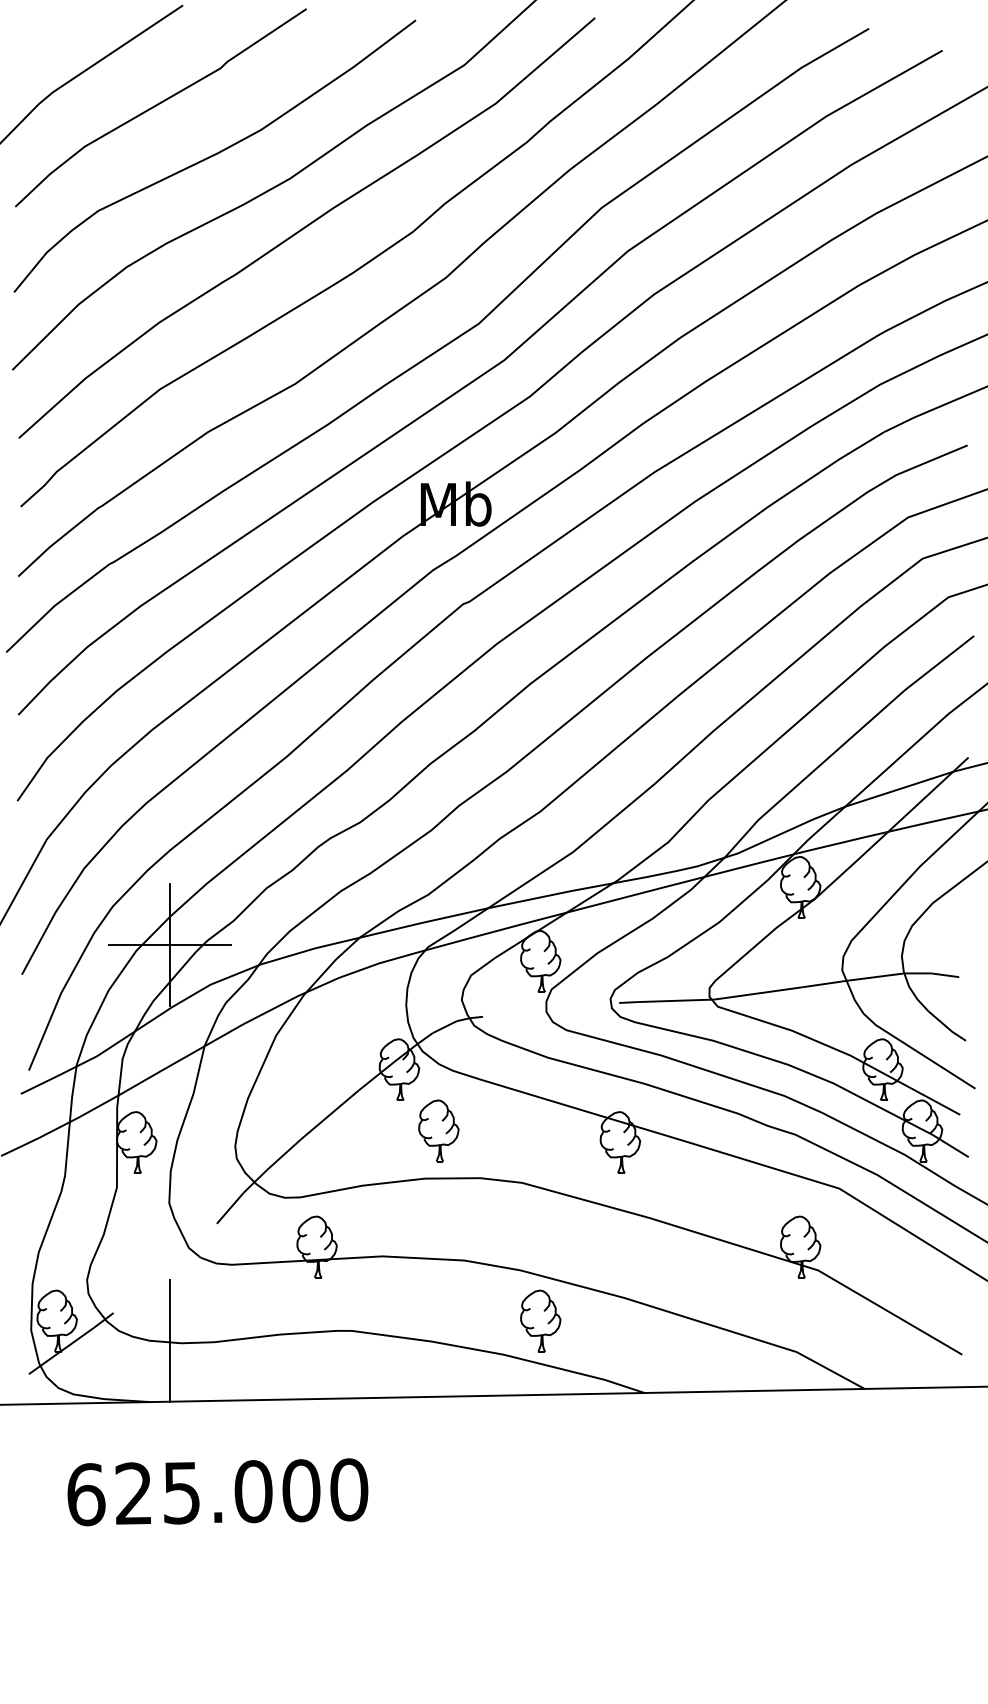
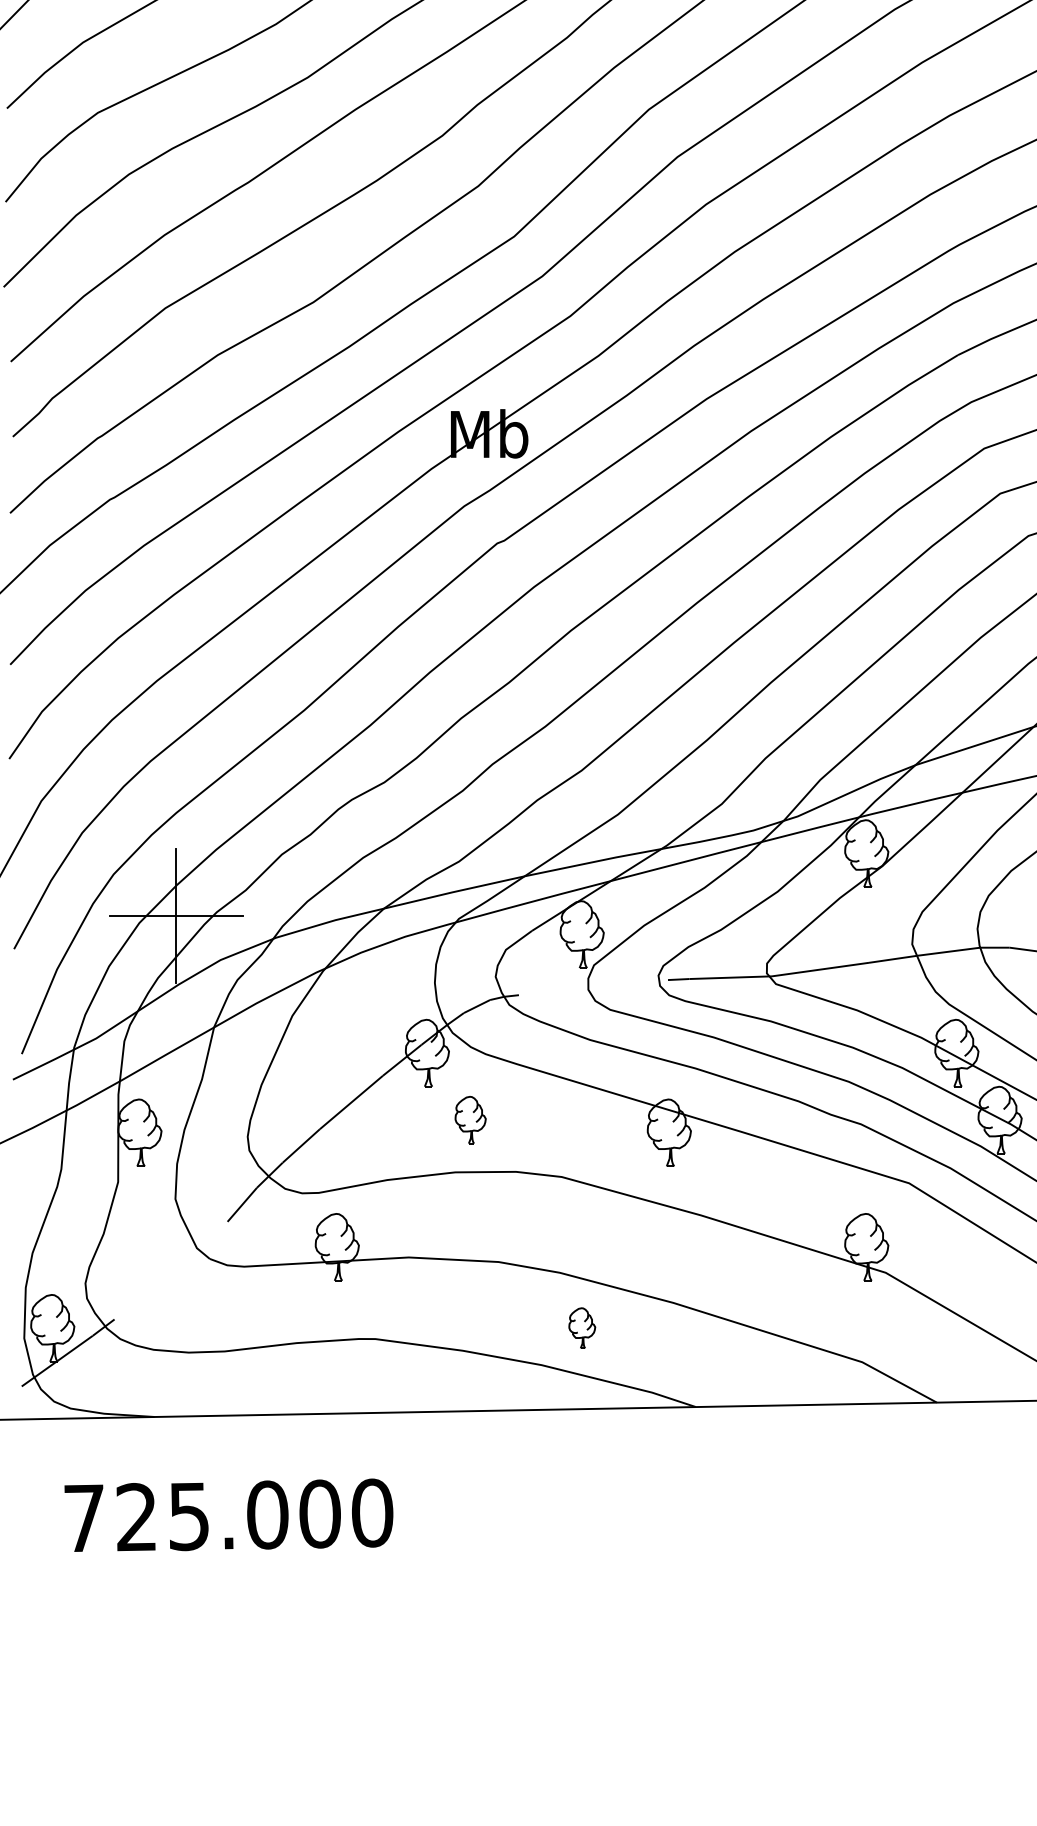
part: (438, 1130) -> (470, 1119), size x0.7
part: (540, 1320) -> (581, 1327), size x0.6
line: (170, 1340) -> (176, 1349), removed
text: (86, 1494) -> (84, 1518), 625.000 -> 725.000

